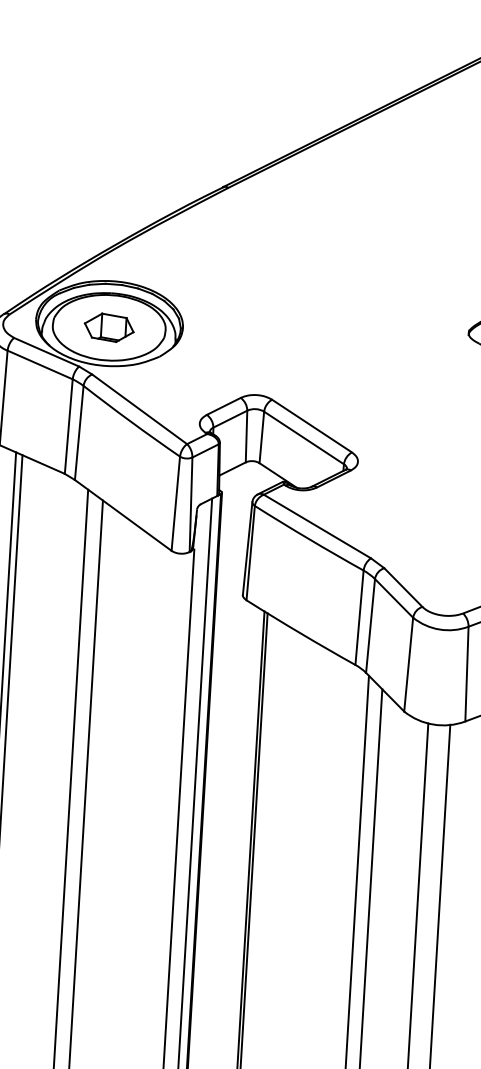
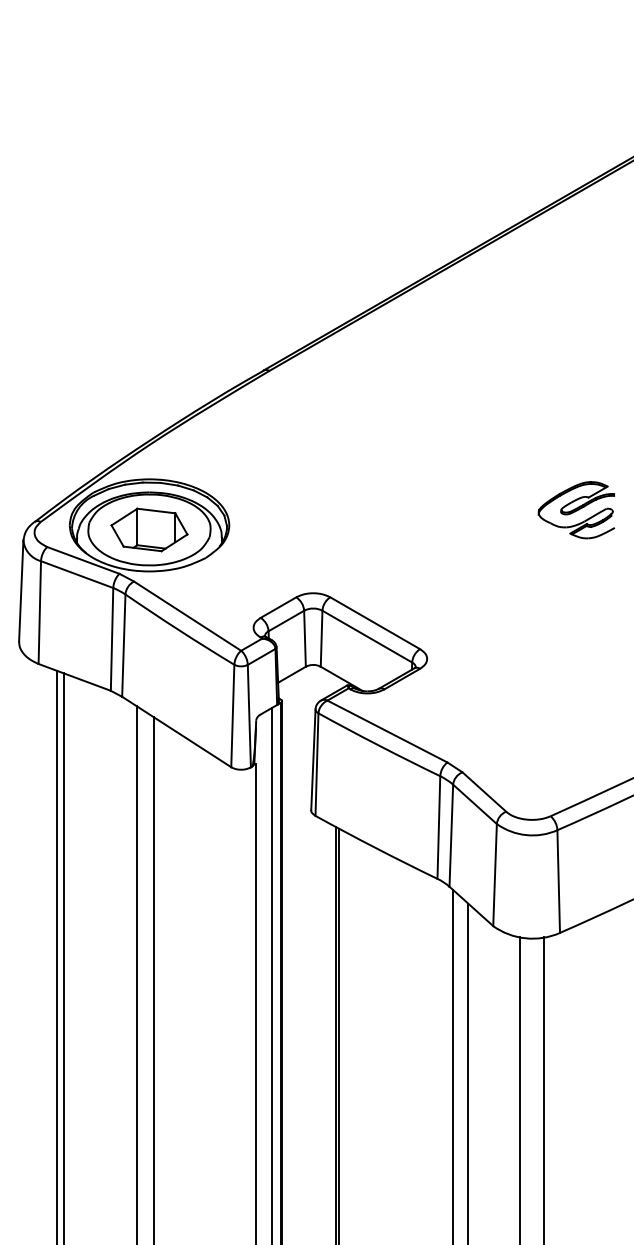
part: (109, 327) -> (149, 529), size x1.43

